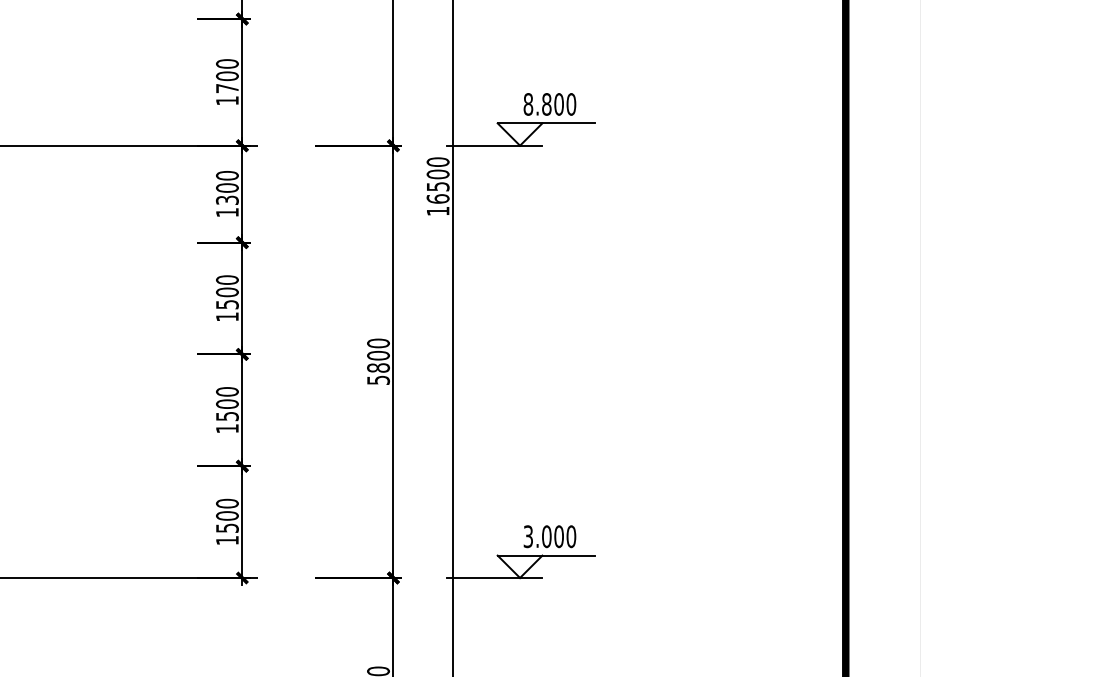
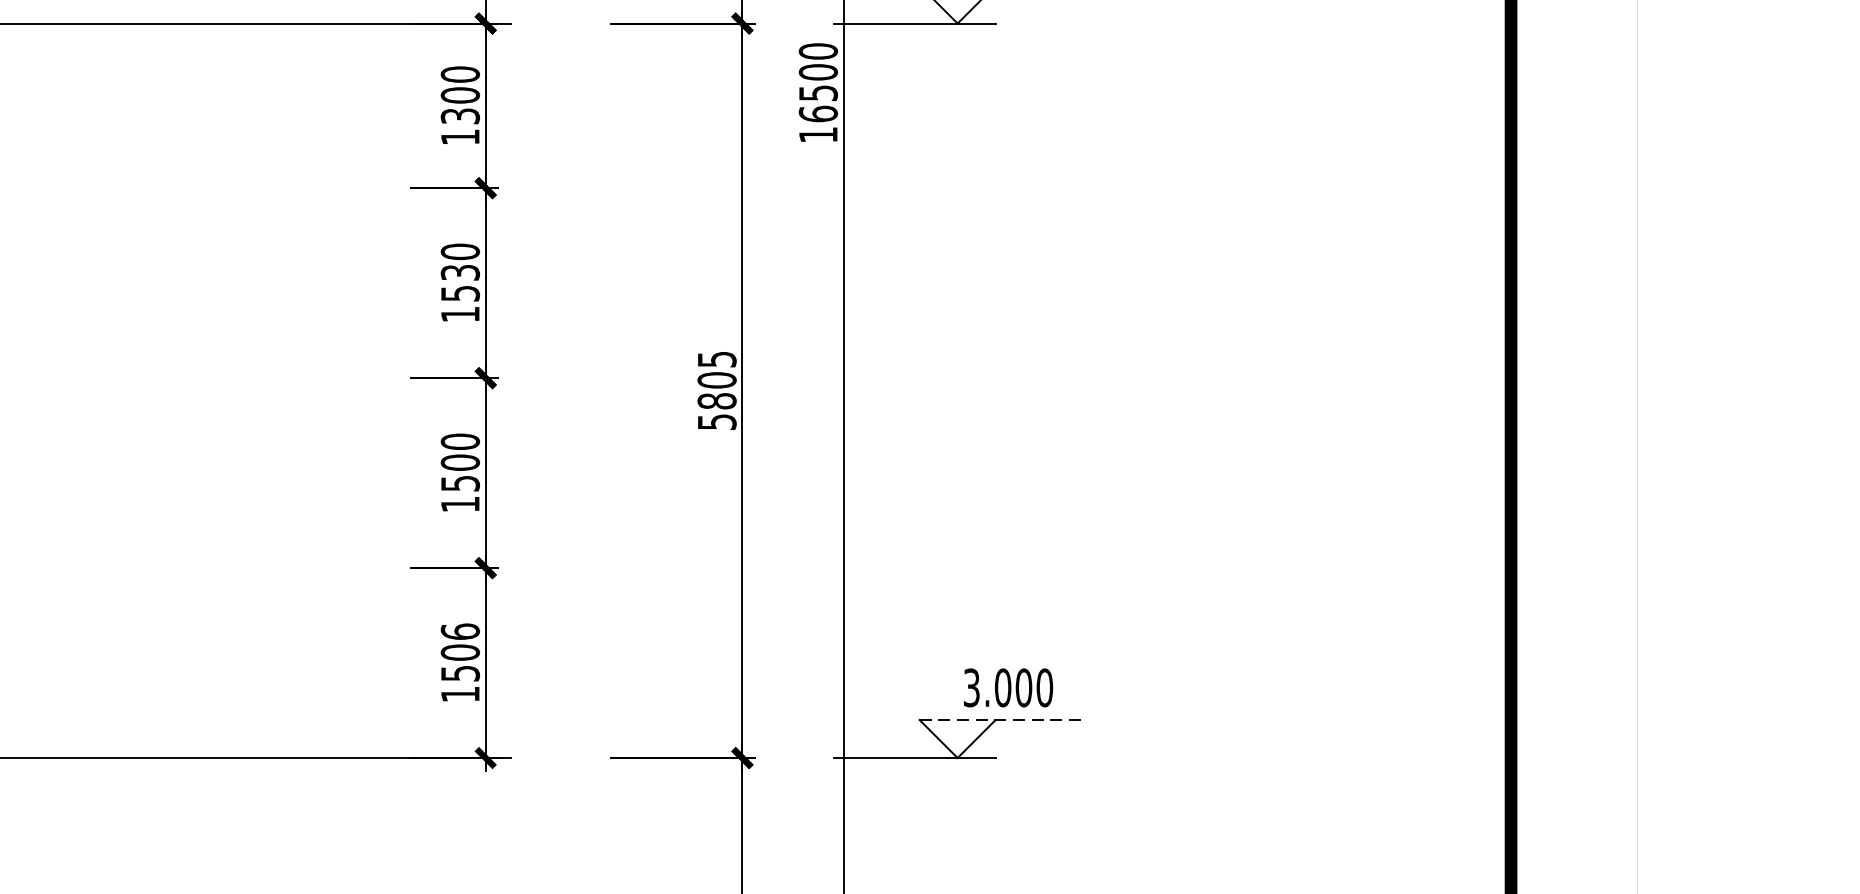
text: (227, 292) -> (460, 272), 1500 -> 1530
text: (378, 343) -> (717, 359), 5800 -> 5805
text: (226, 503) -> (458, 631), 1500 -> 1506
line: (546, 555) -> (1002, 719), solid -> dashed

